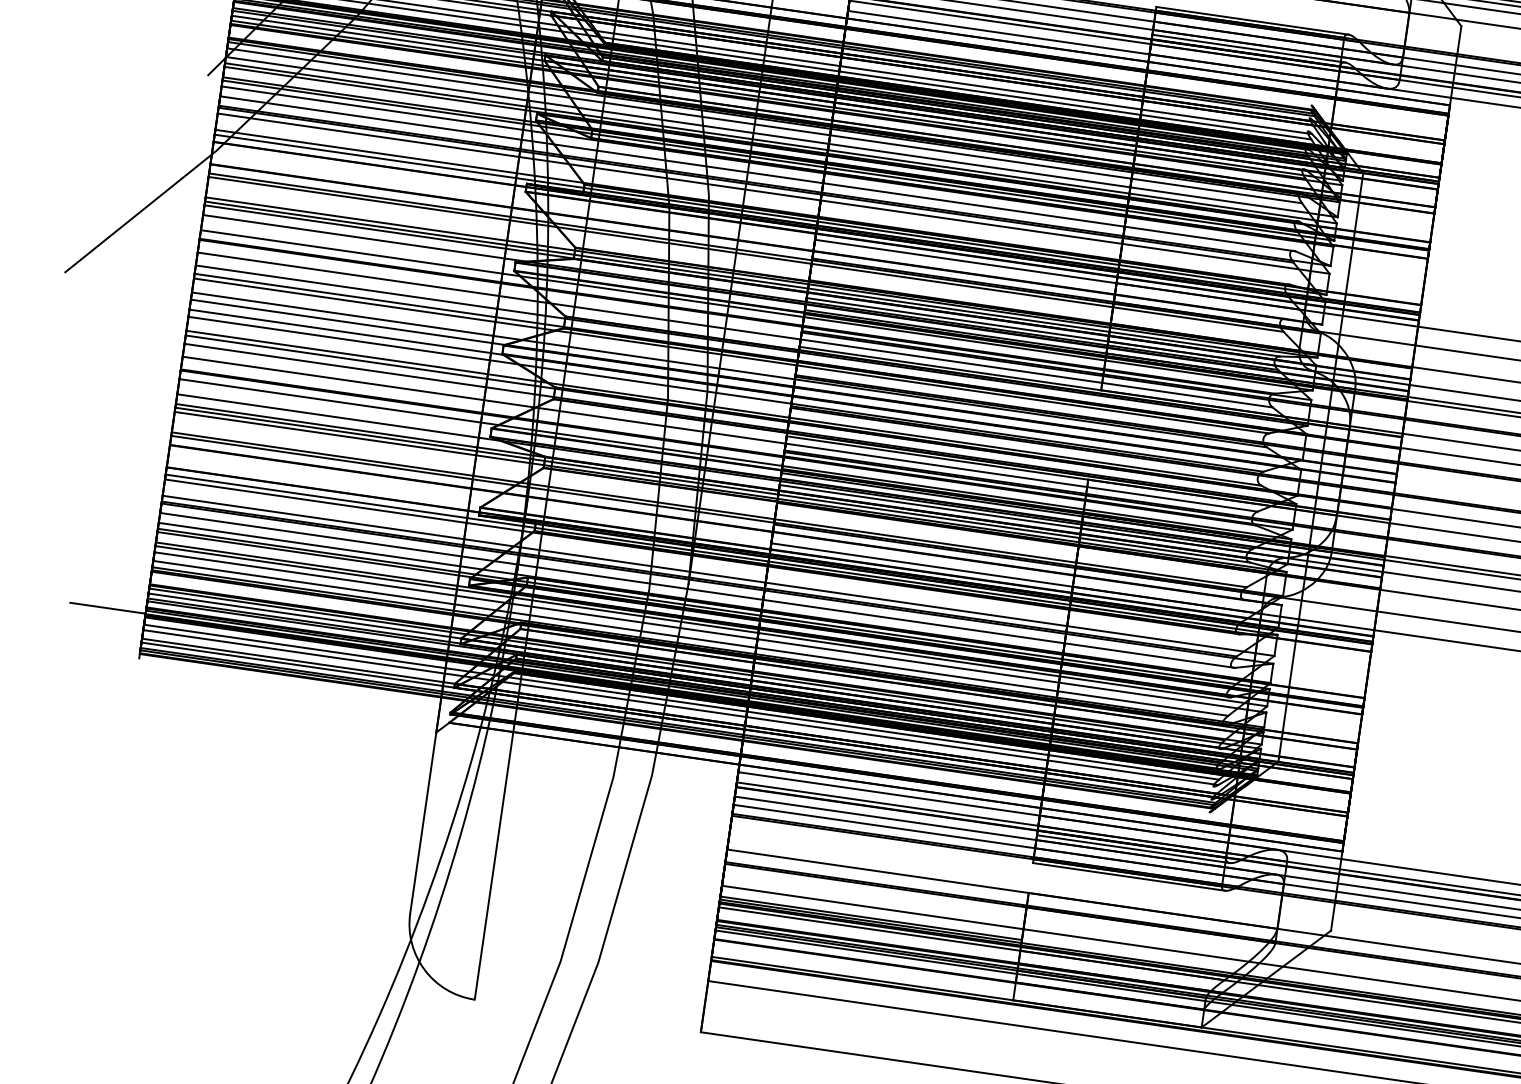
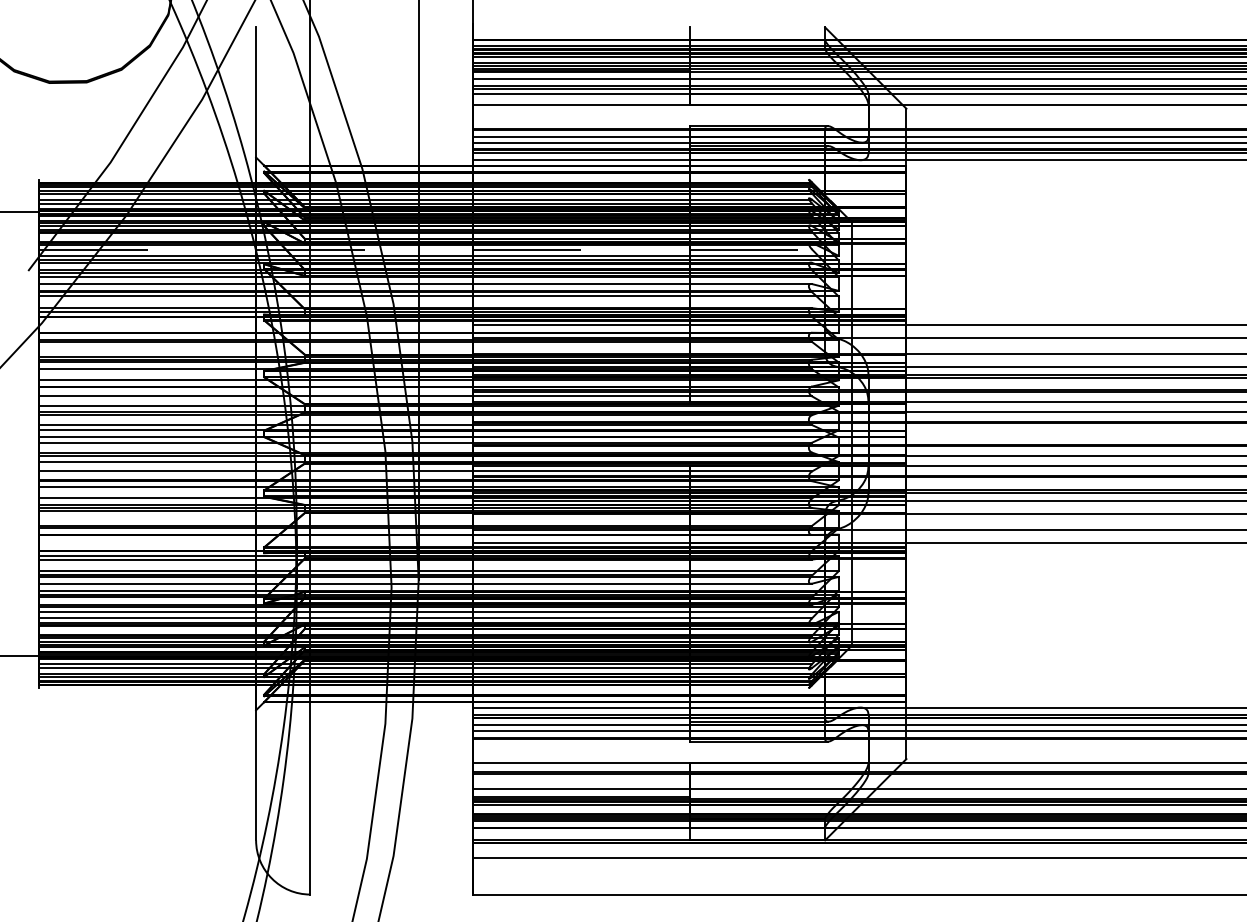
line: (765, 125) -> (426, 249), solid -> dashed

